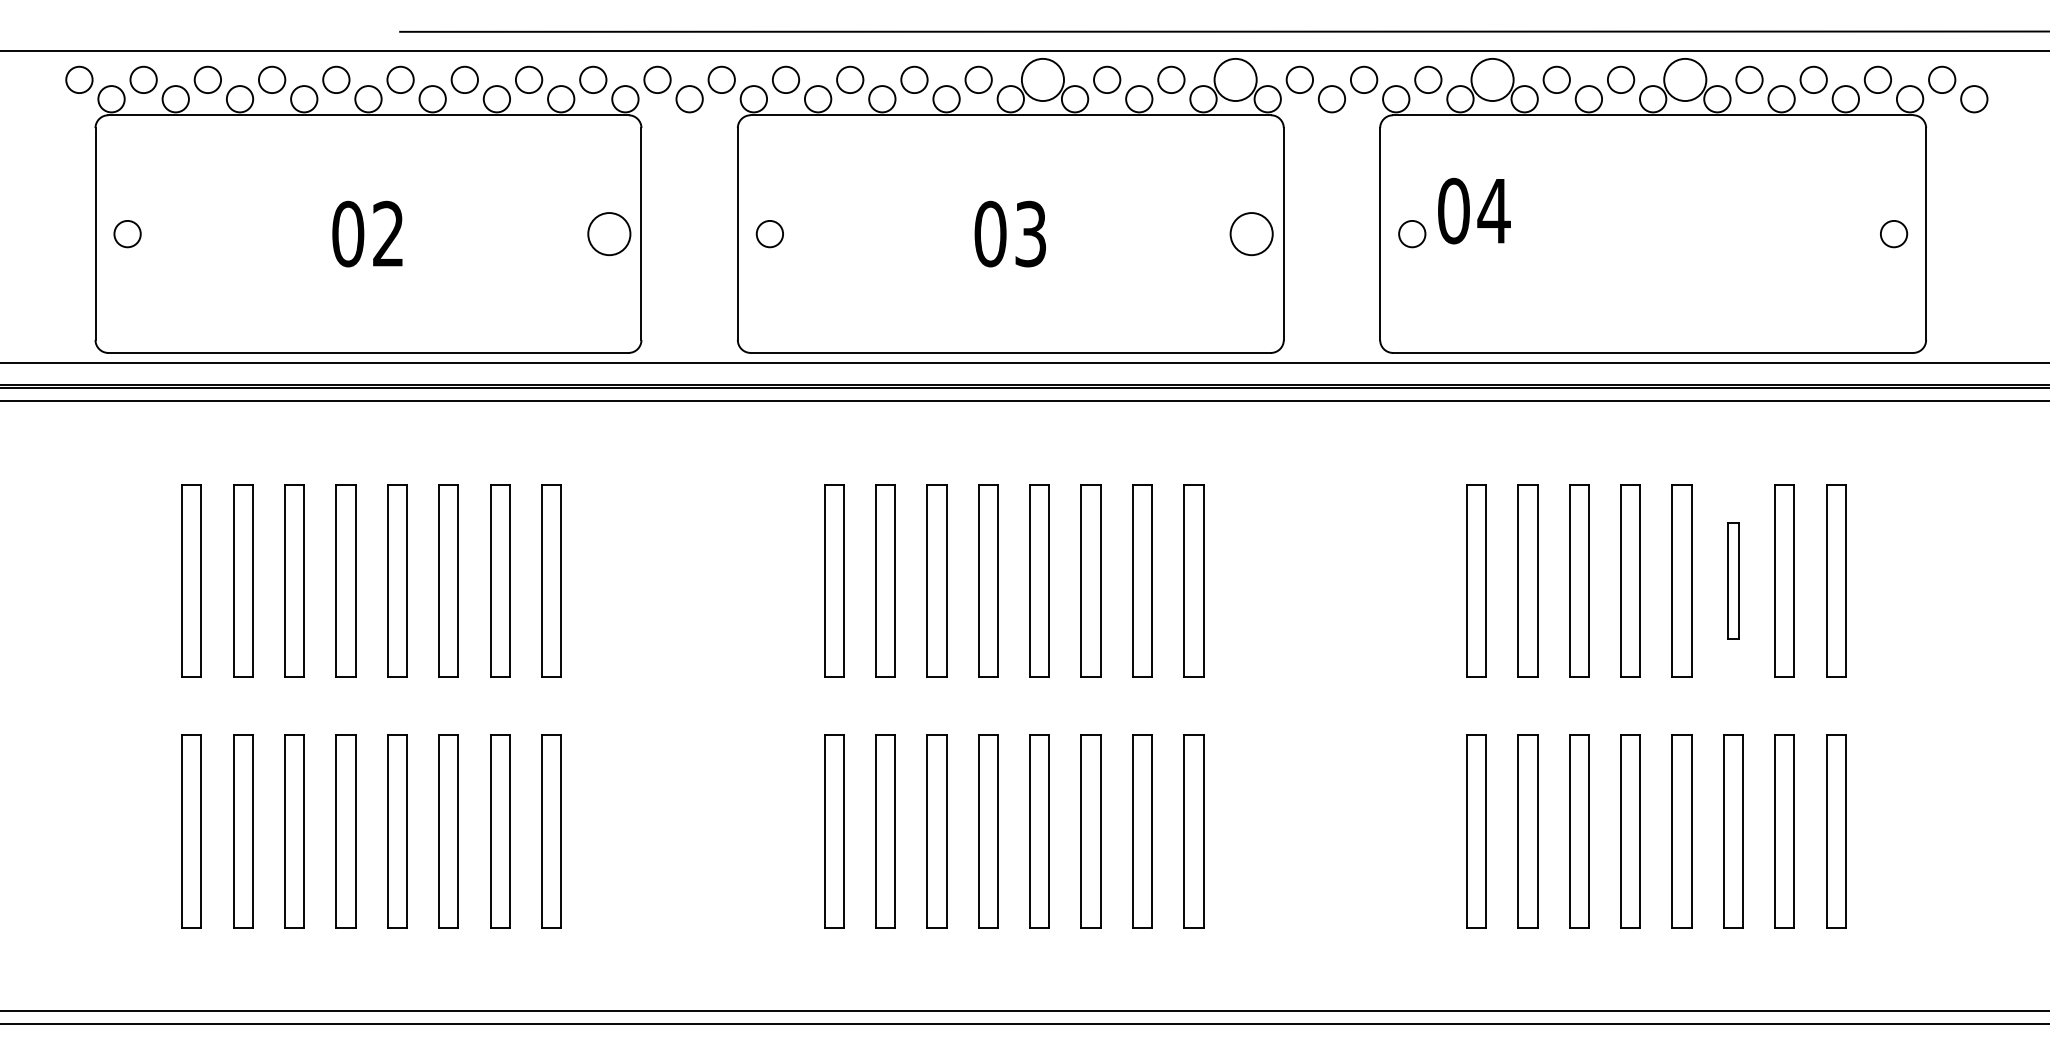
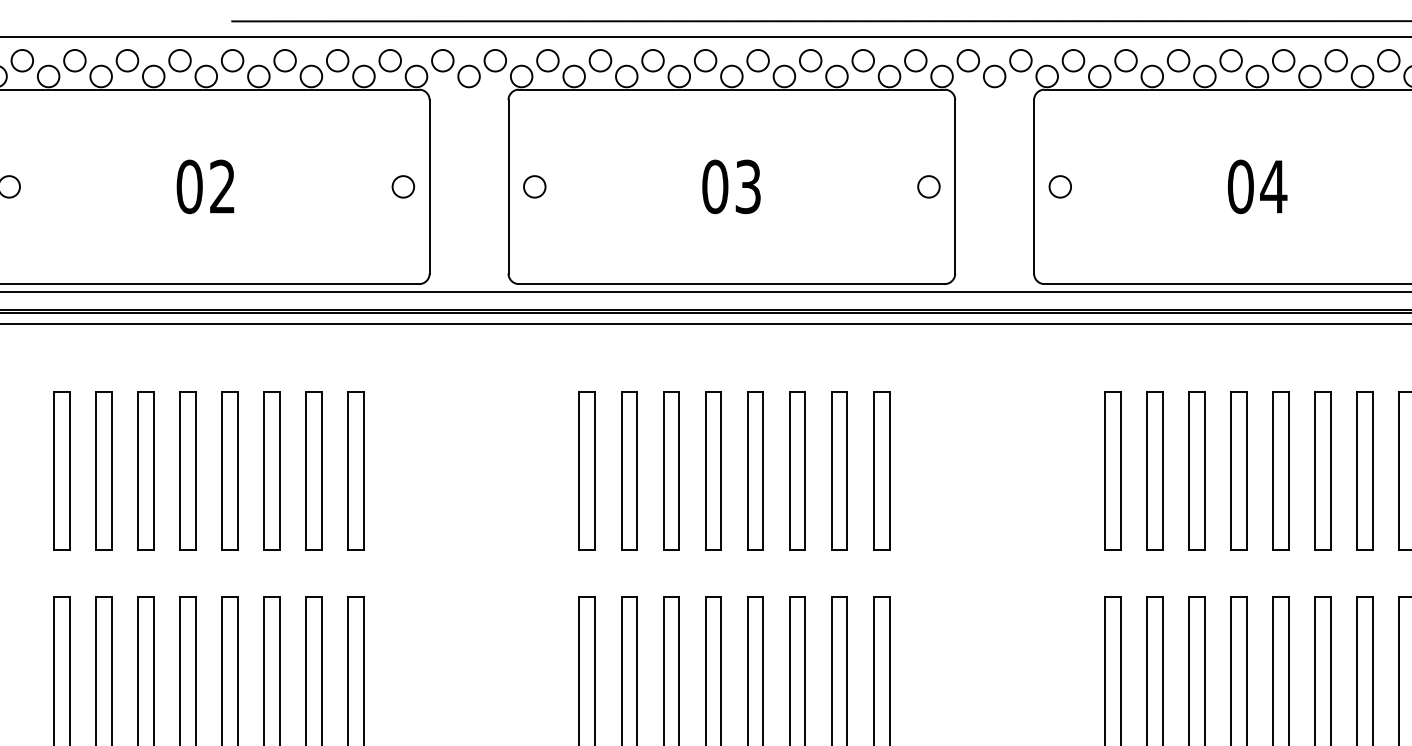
circle: (1042, 79) -> (757, 60), size x0.62
circle: (1235, 79) -> (915, 60), size x0.62
circle: (1492, 79) -> (1125, 60), size x0.62
circle: (1685, 79) -> (1283, 60), size x0.62
text: (1474, 210) -> (1257, 186), moved
circle: (609, 233) -> (403, 186), size x0.62
circle: (1251, 233) -> (928, 186), size x0.62
part: (1733, 580) -> (1323, 470), size x1.67

